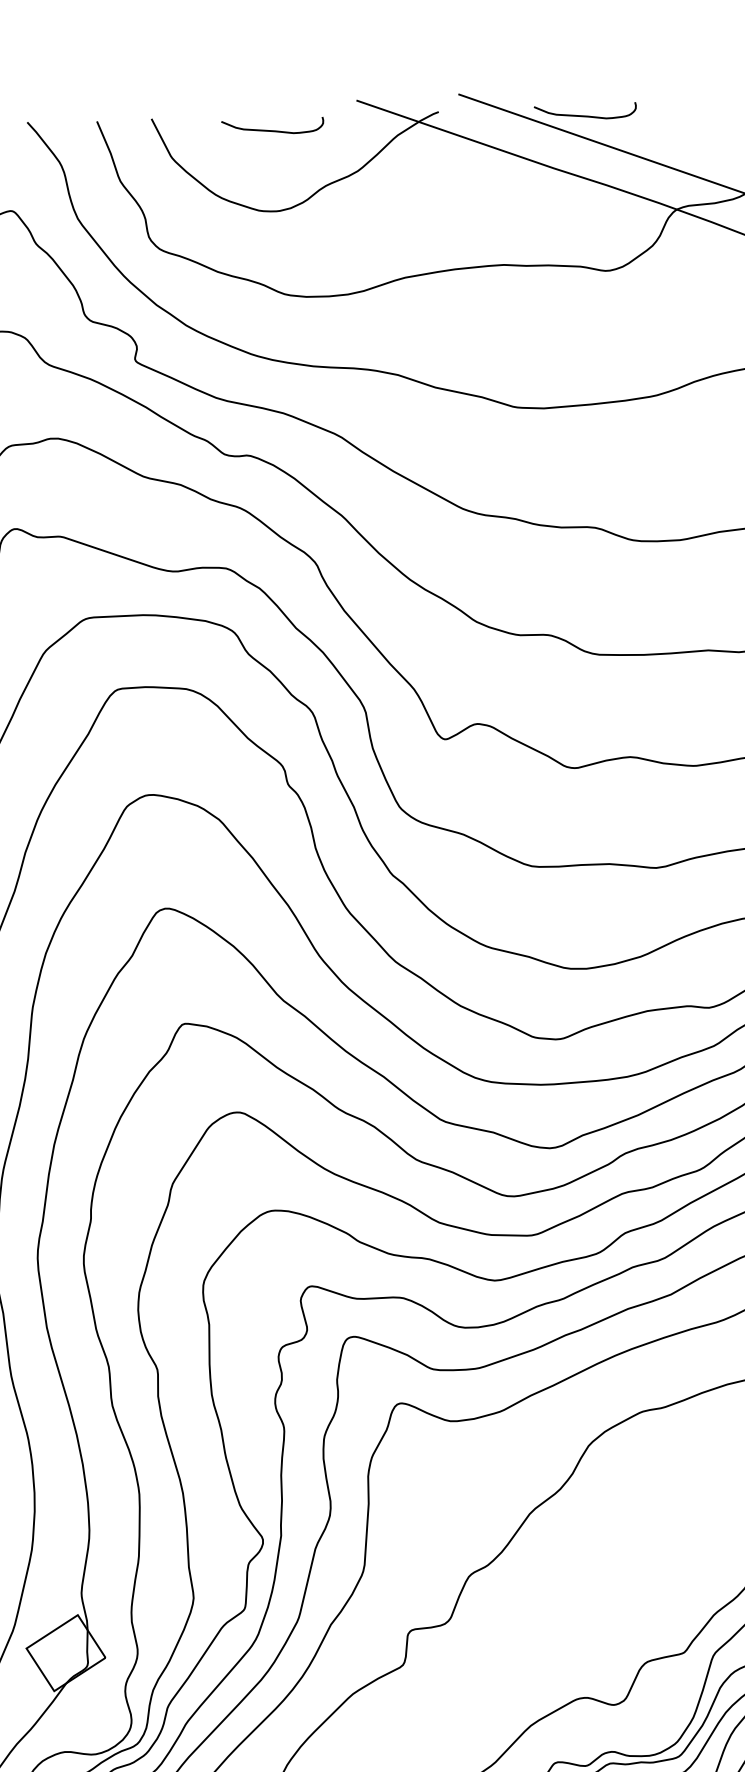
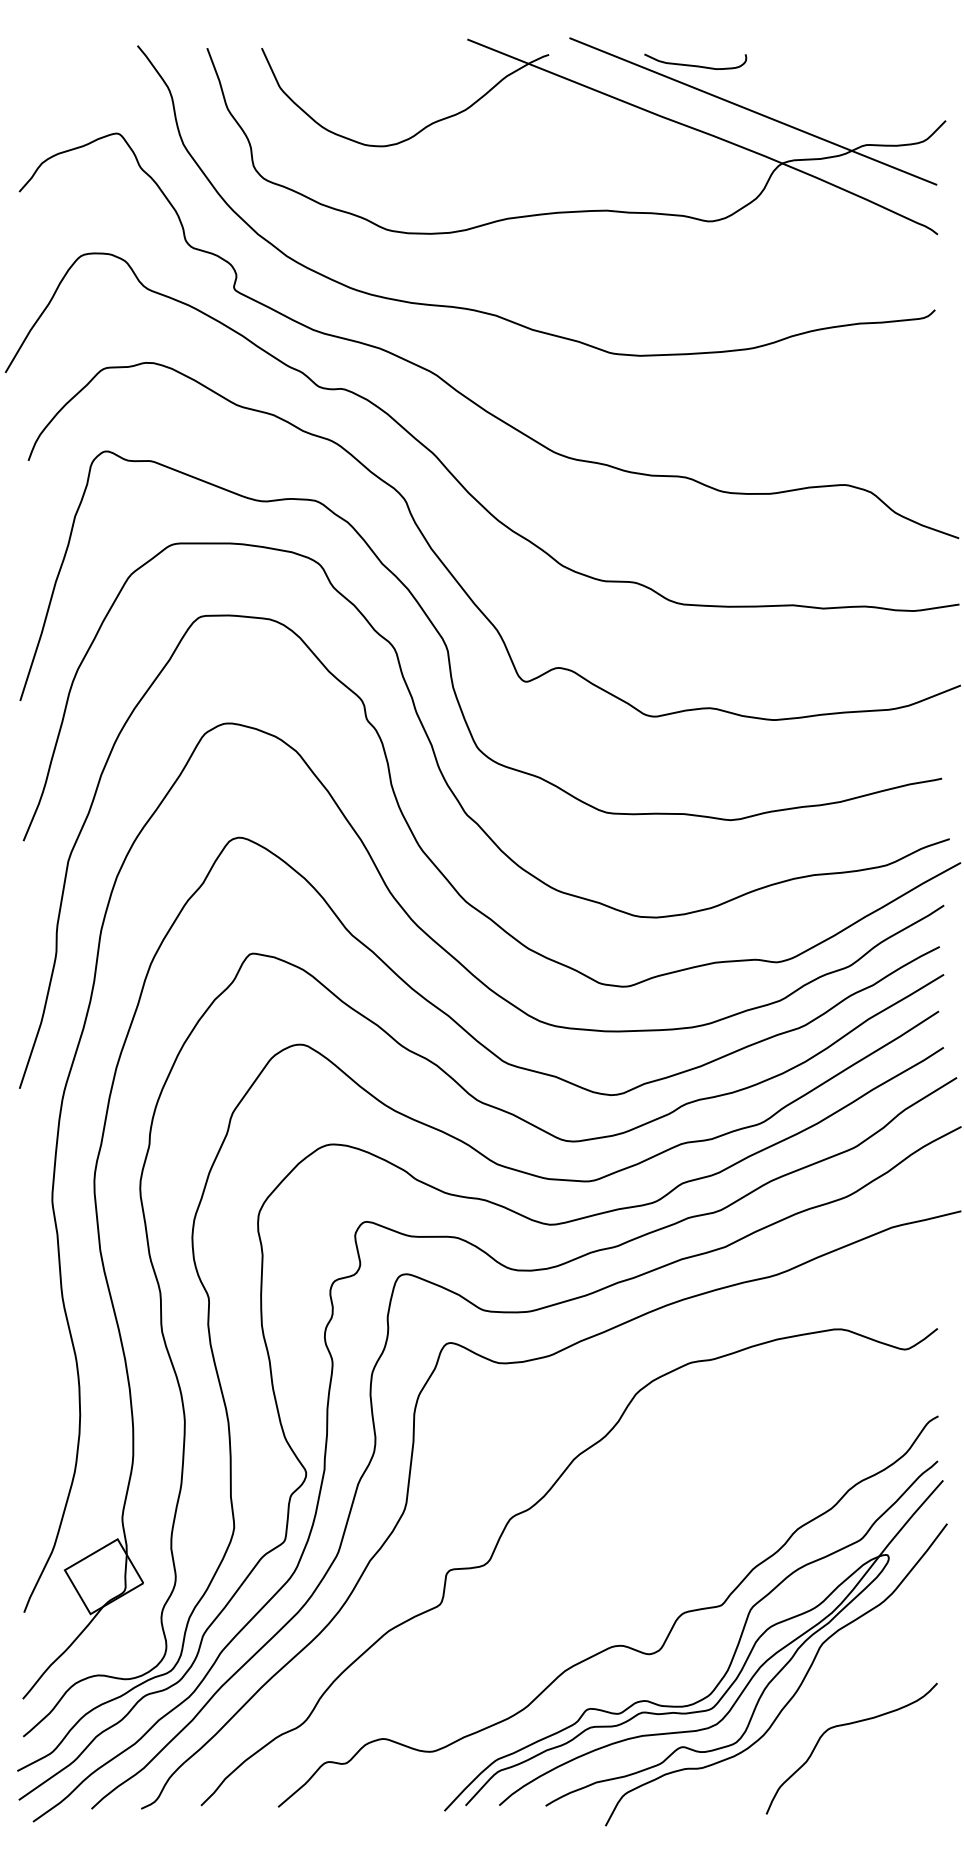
curve: (272, 130) -> (382, 65), removed

